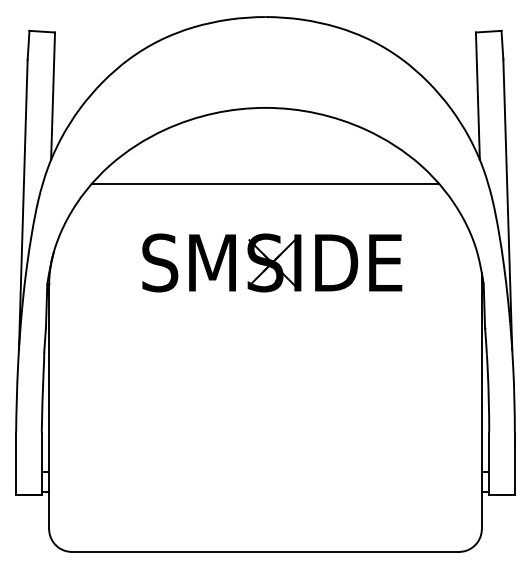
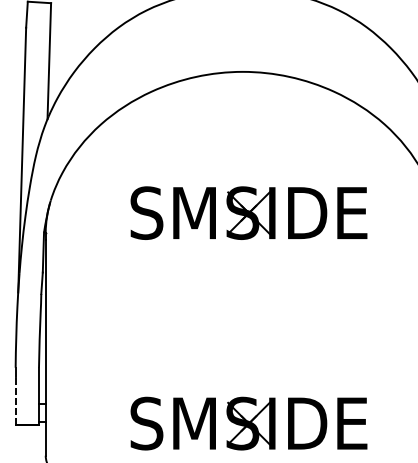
line: (265, 183) -> (242, 140), removed
line: (16, 468) -> (15, 400), solid -> dashed
part: (272, 493) -> (249, 423), added

